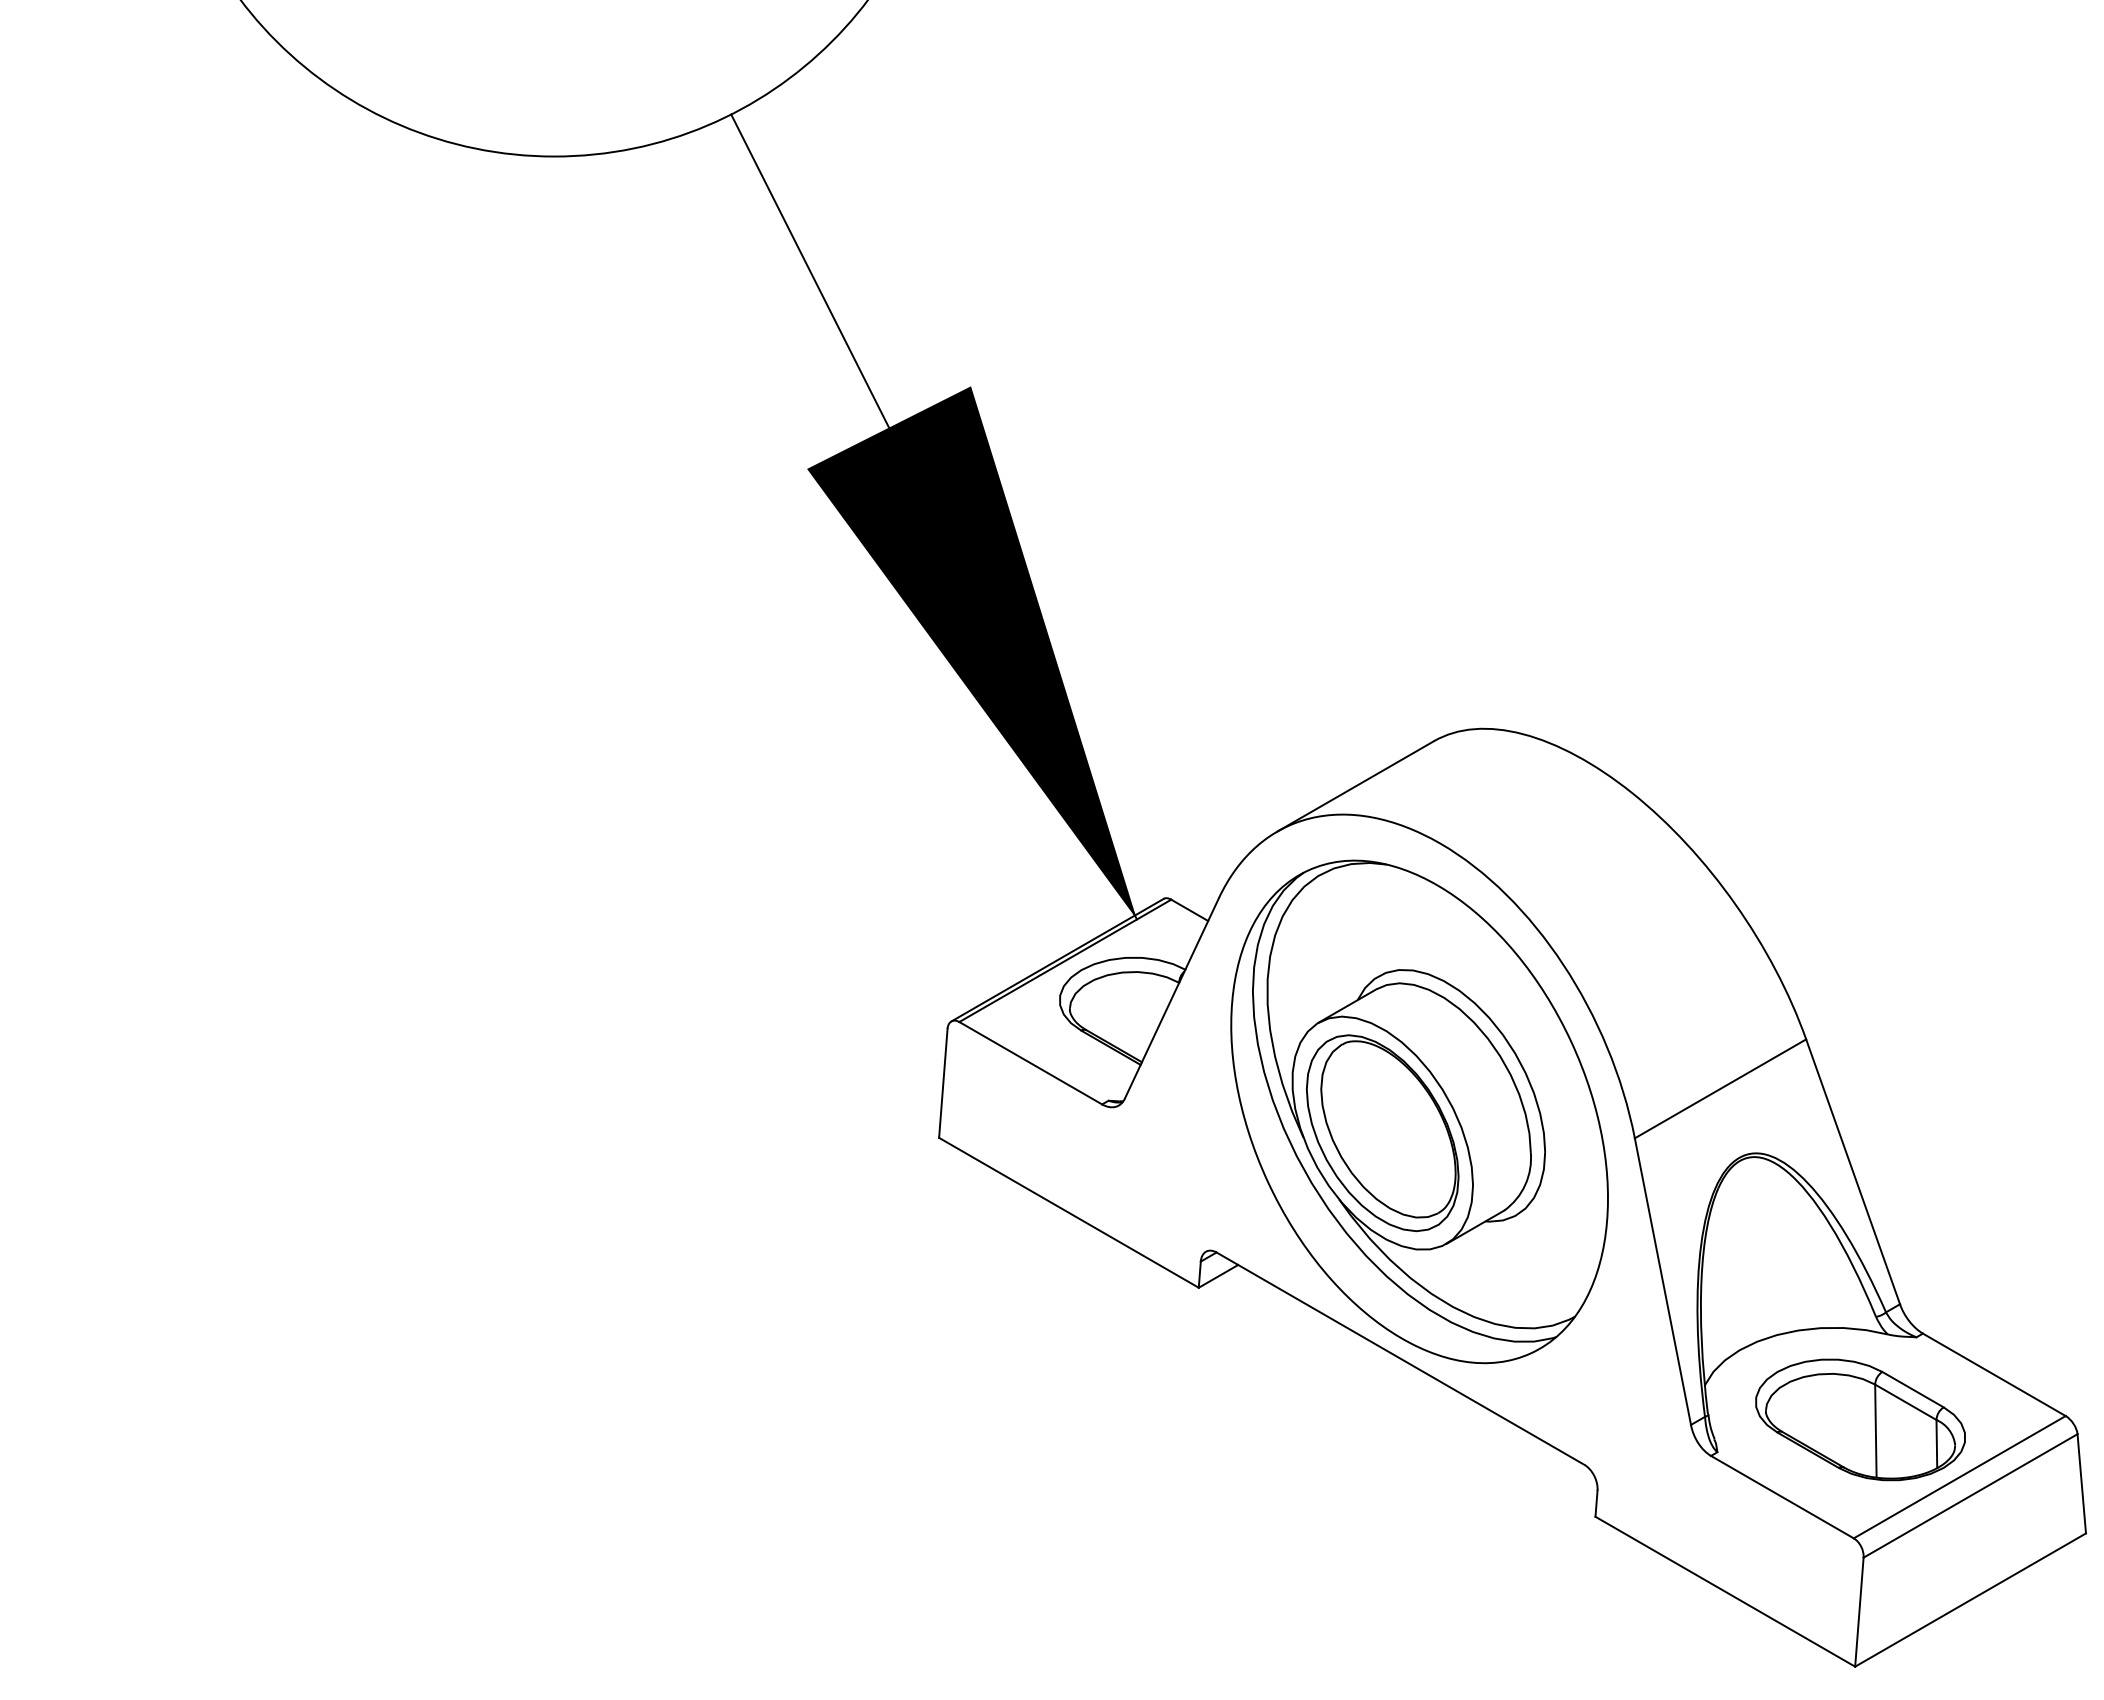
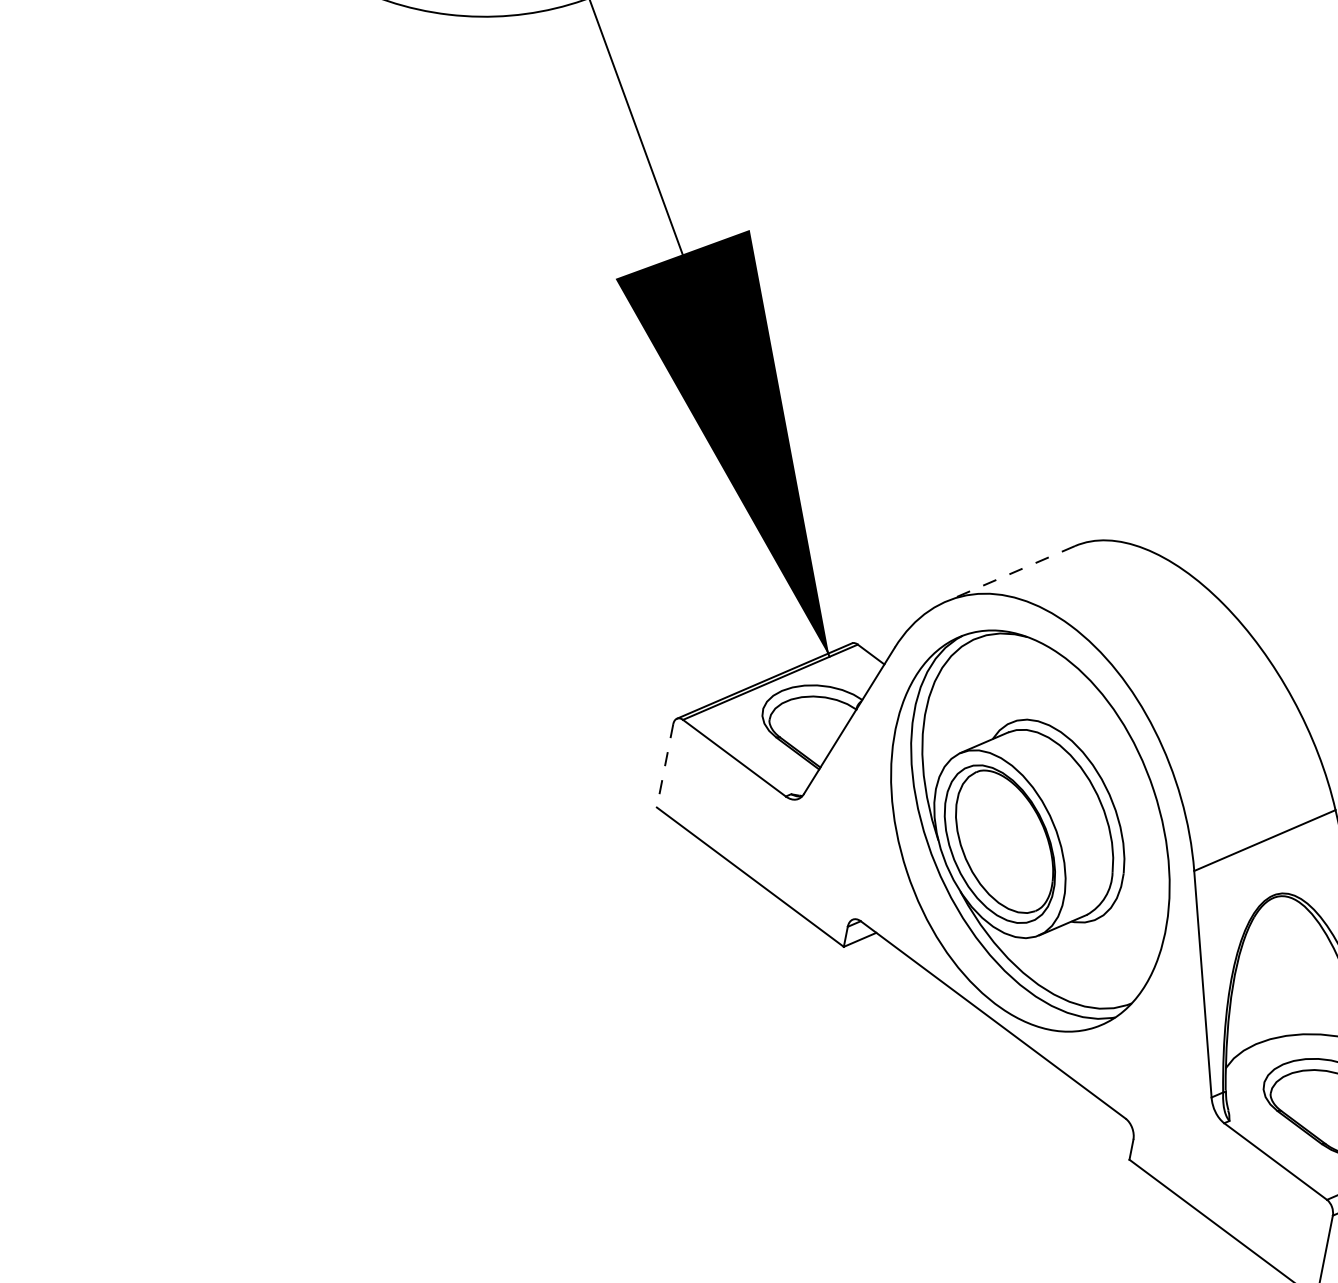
line: (1355, 786) -> (1010, 573), solid -> dashed
line: (943, 1083) -> (665, 765), solid -> dashed

